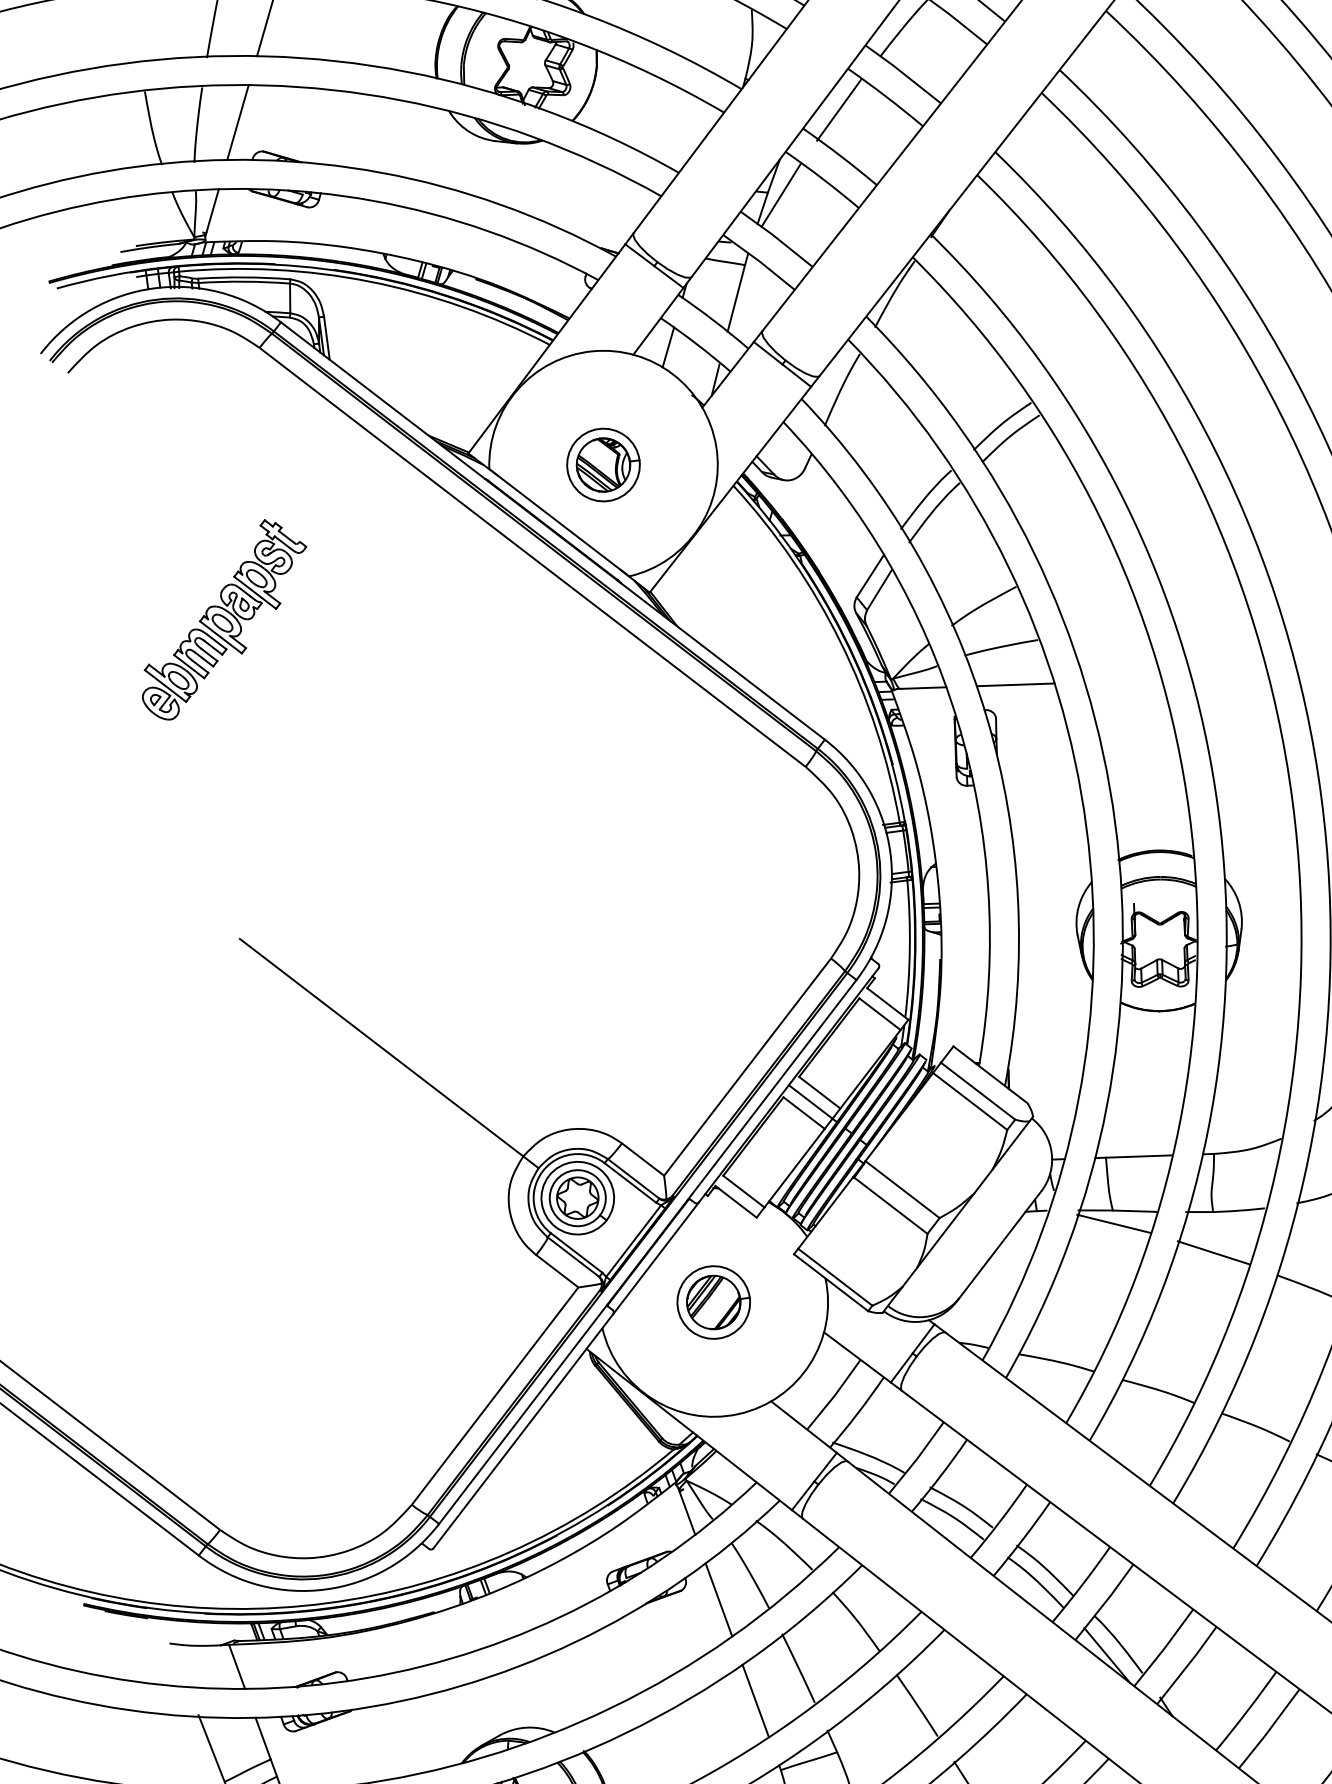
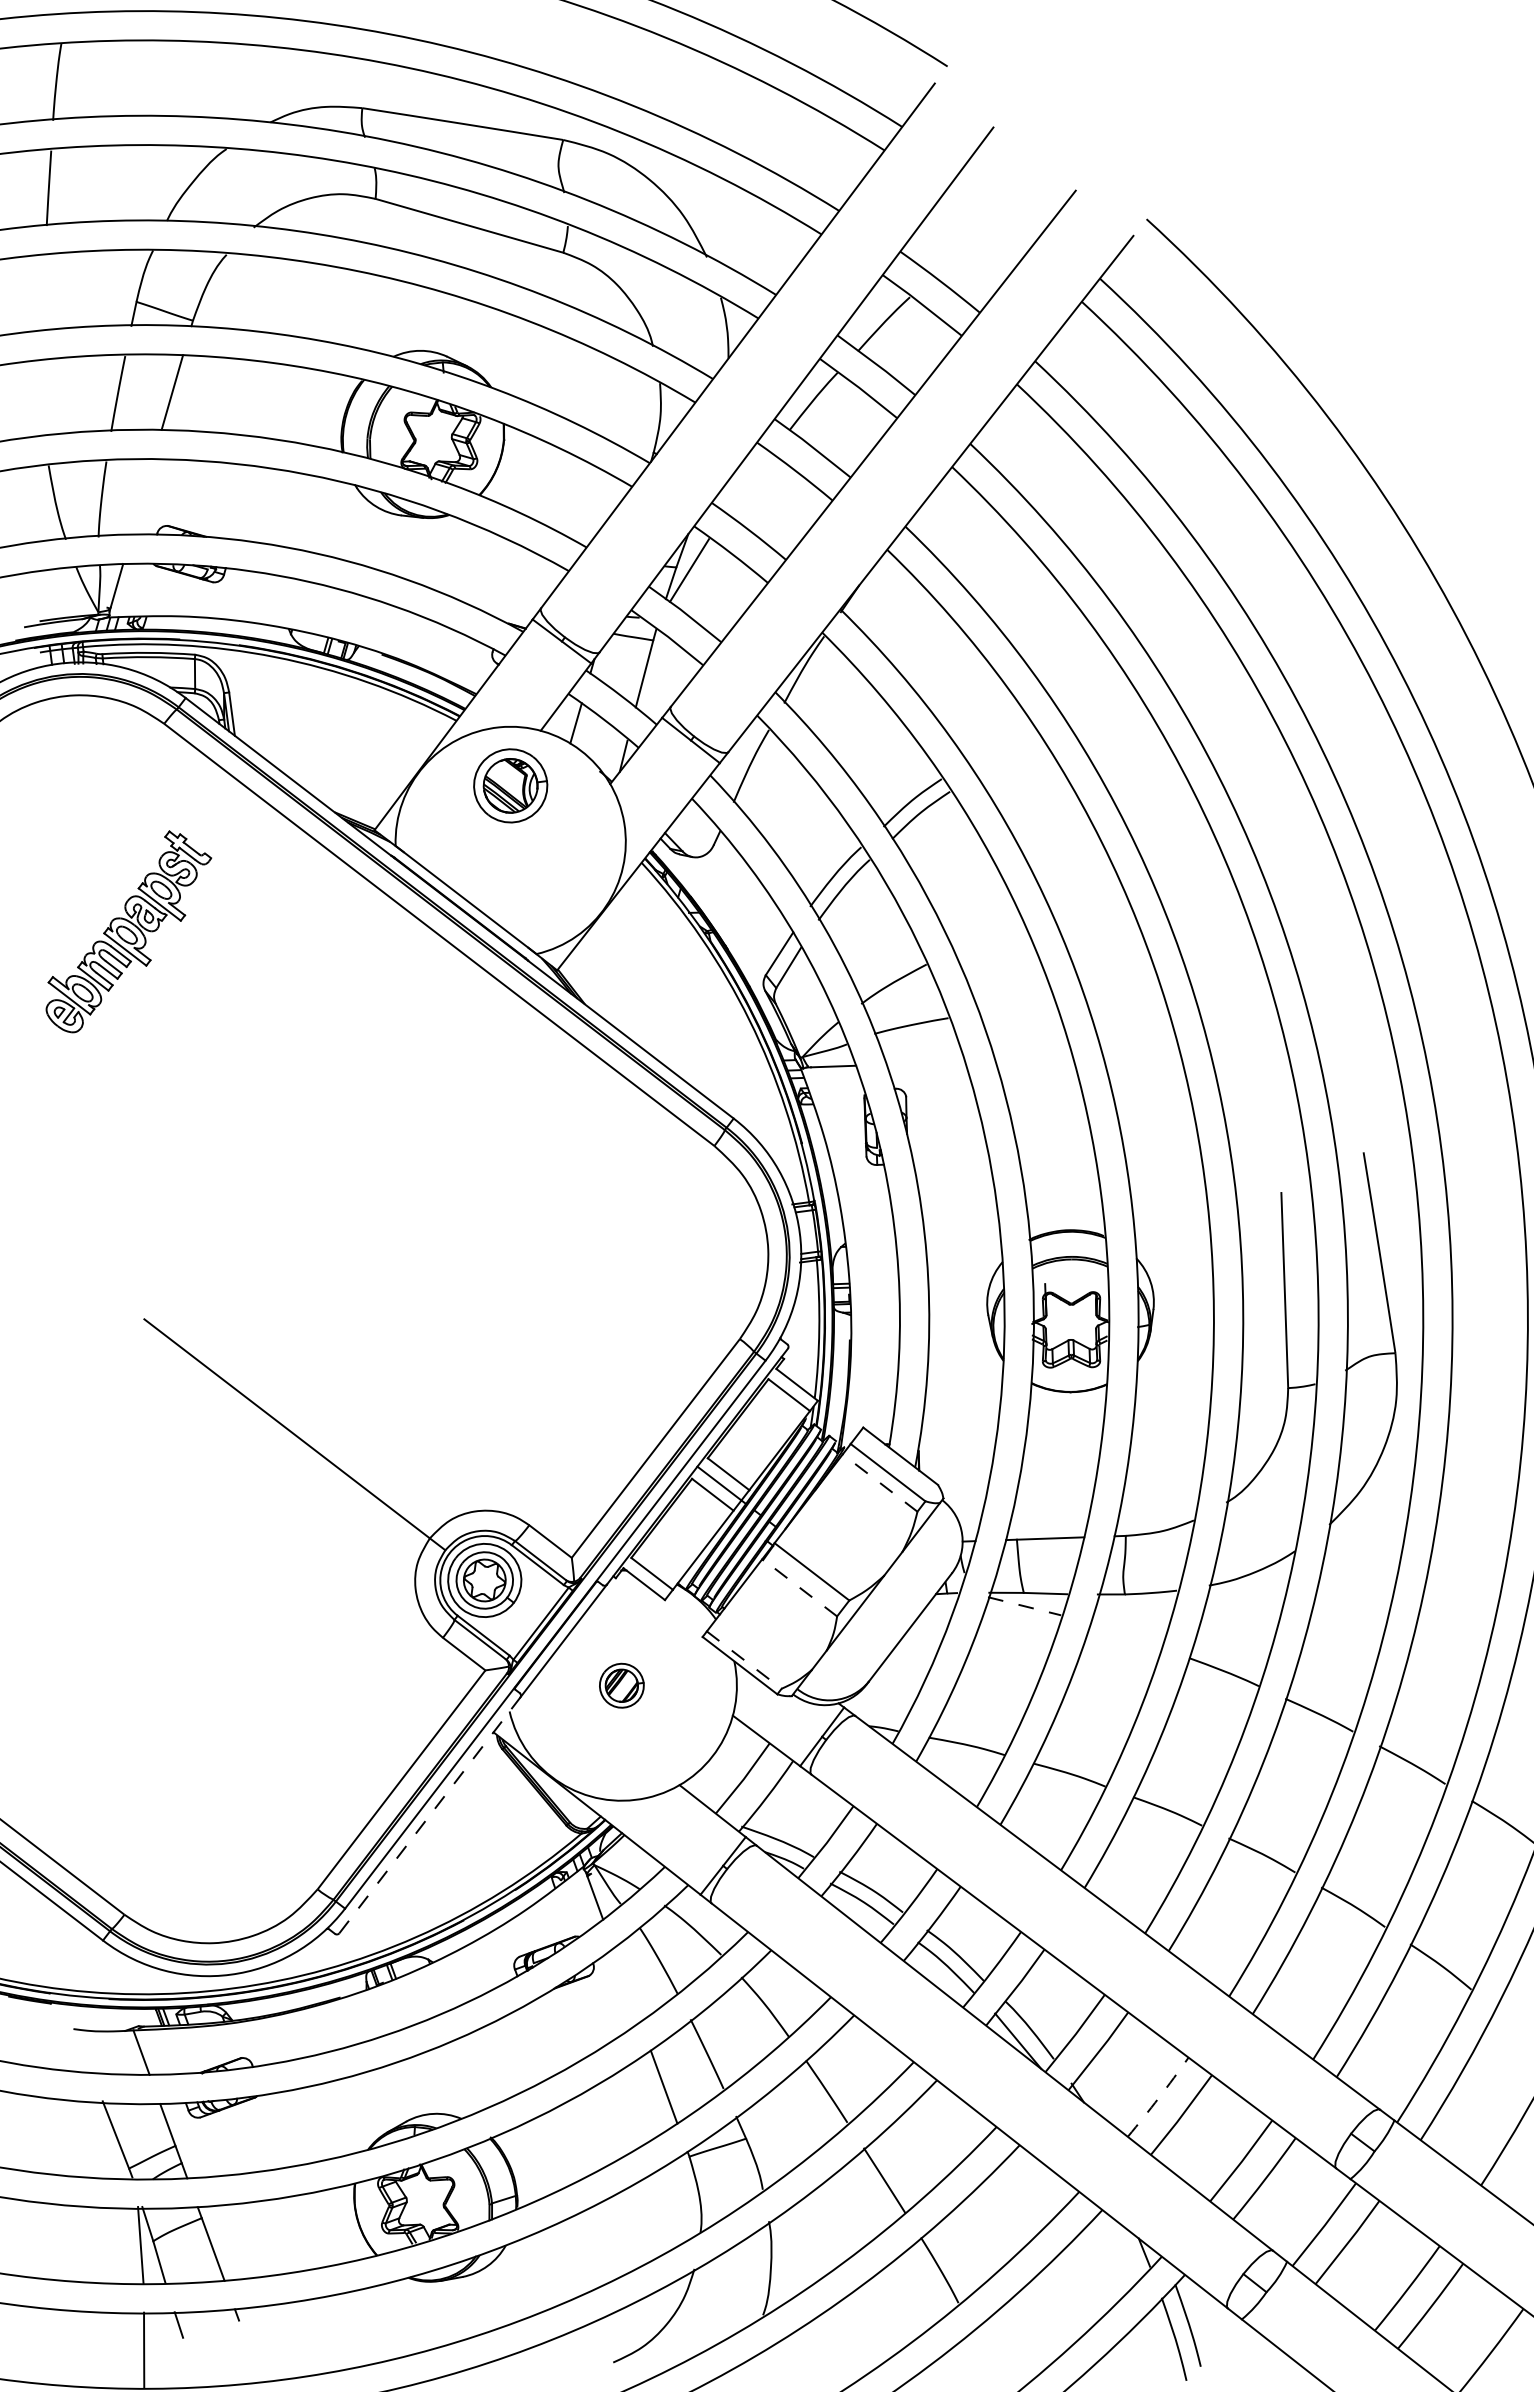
line: (838, 110) -> (747, 484), removed
line: (238, 122) -> (142, 496), removed
part: (603, 464) -> (510, 785), moved
part: (224, 619) -> (128, 931), moved
line: (1015, 684) -> (925, 1062), removed
line: (969, 1100) -> (879, 1482), solid -> dashed
line: (890, 1205) -> (799, 1587), solid -> dashed
line: (1113, 1224) -> (1024, 1606), solid -> dashed
line: (1213, 1252) -> (1125, 1635), removed
line: (835, 1277) -> (744, 1660), solid -> dashed
part: (713, 1302) -> (621, 1685), size x0.6
line: (522, 1431) -> (429, 1815), solid -> dashed
line: (718, 1600) -> (626, 1985), removed
arc: (1246, 1711) -> (1158, 2097), solid -> dashed

